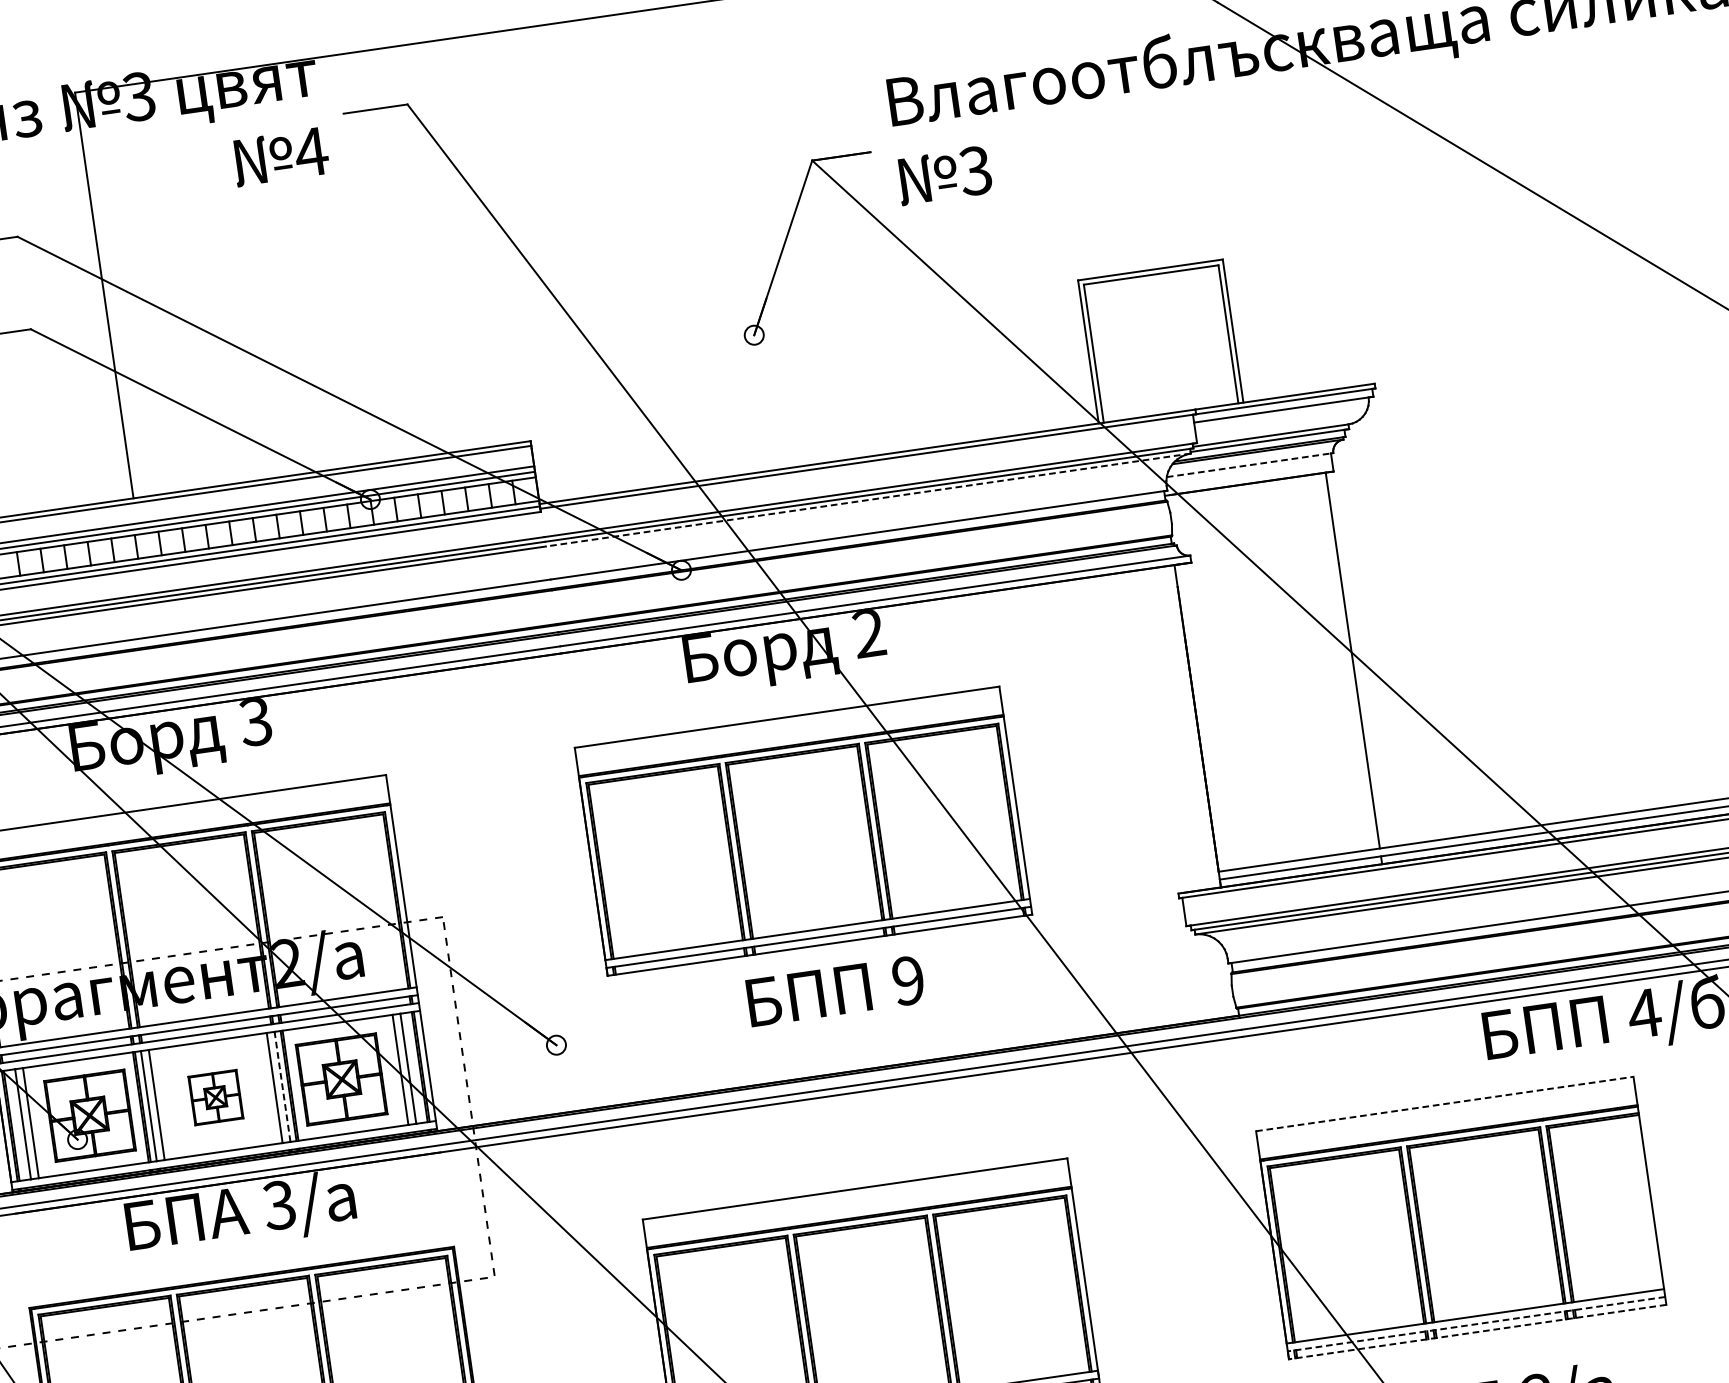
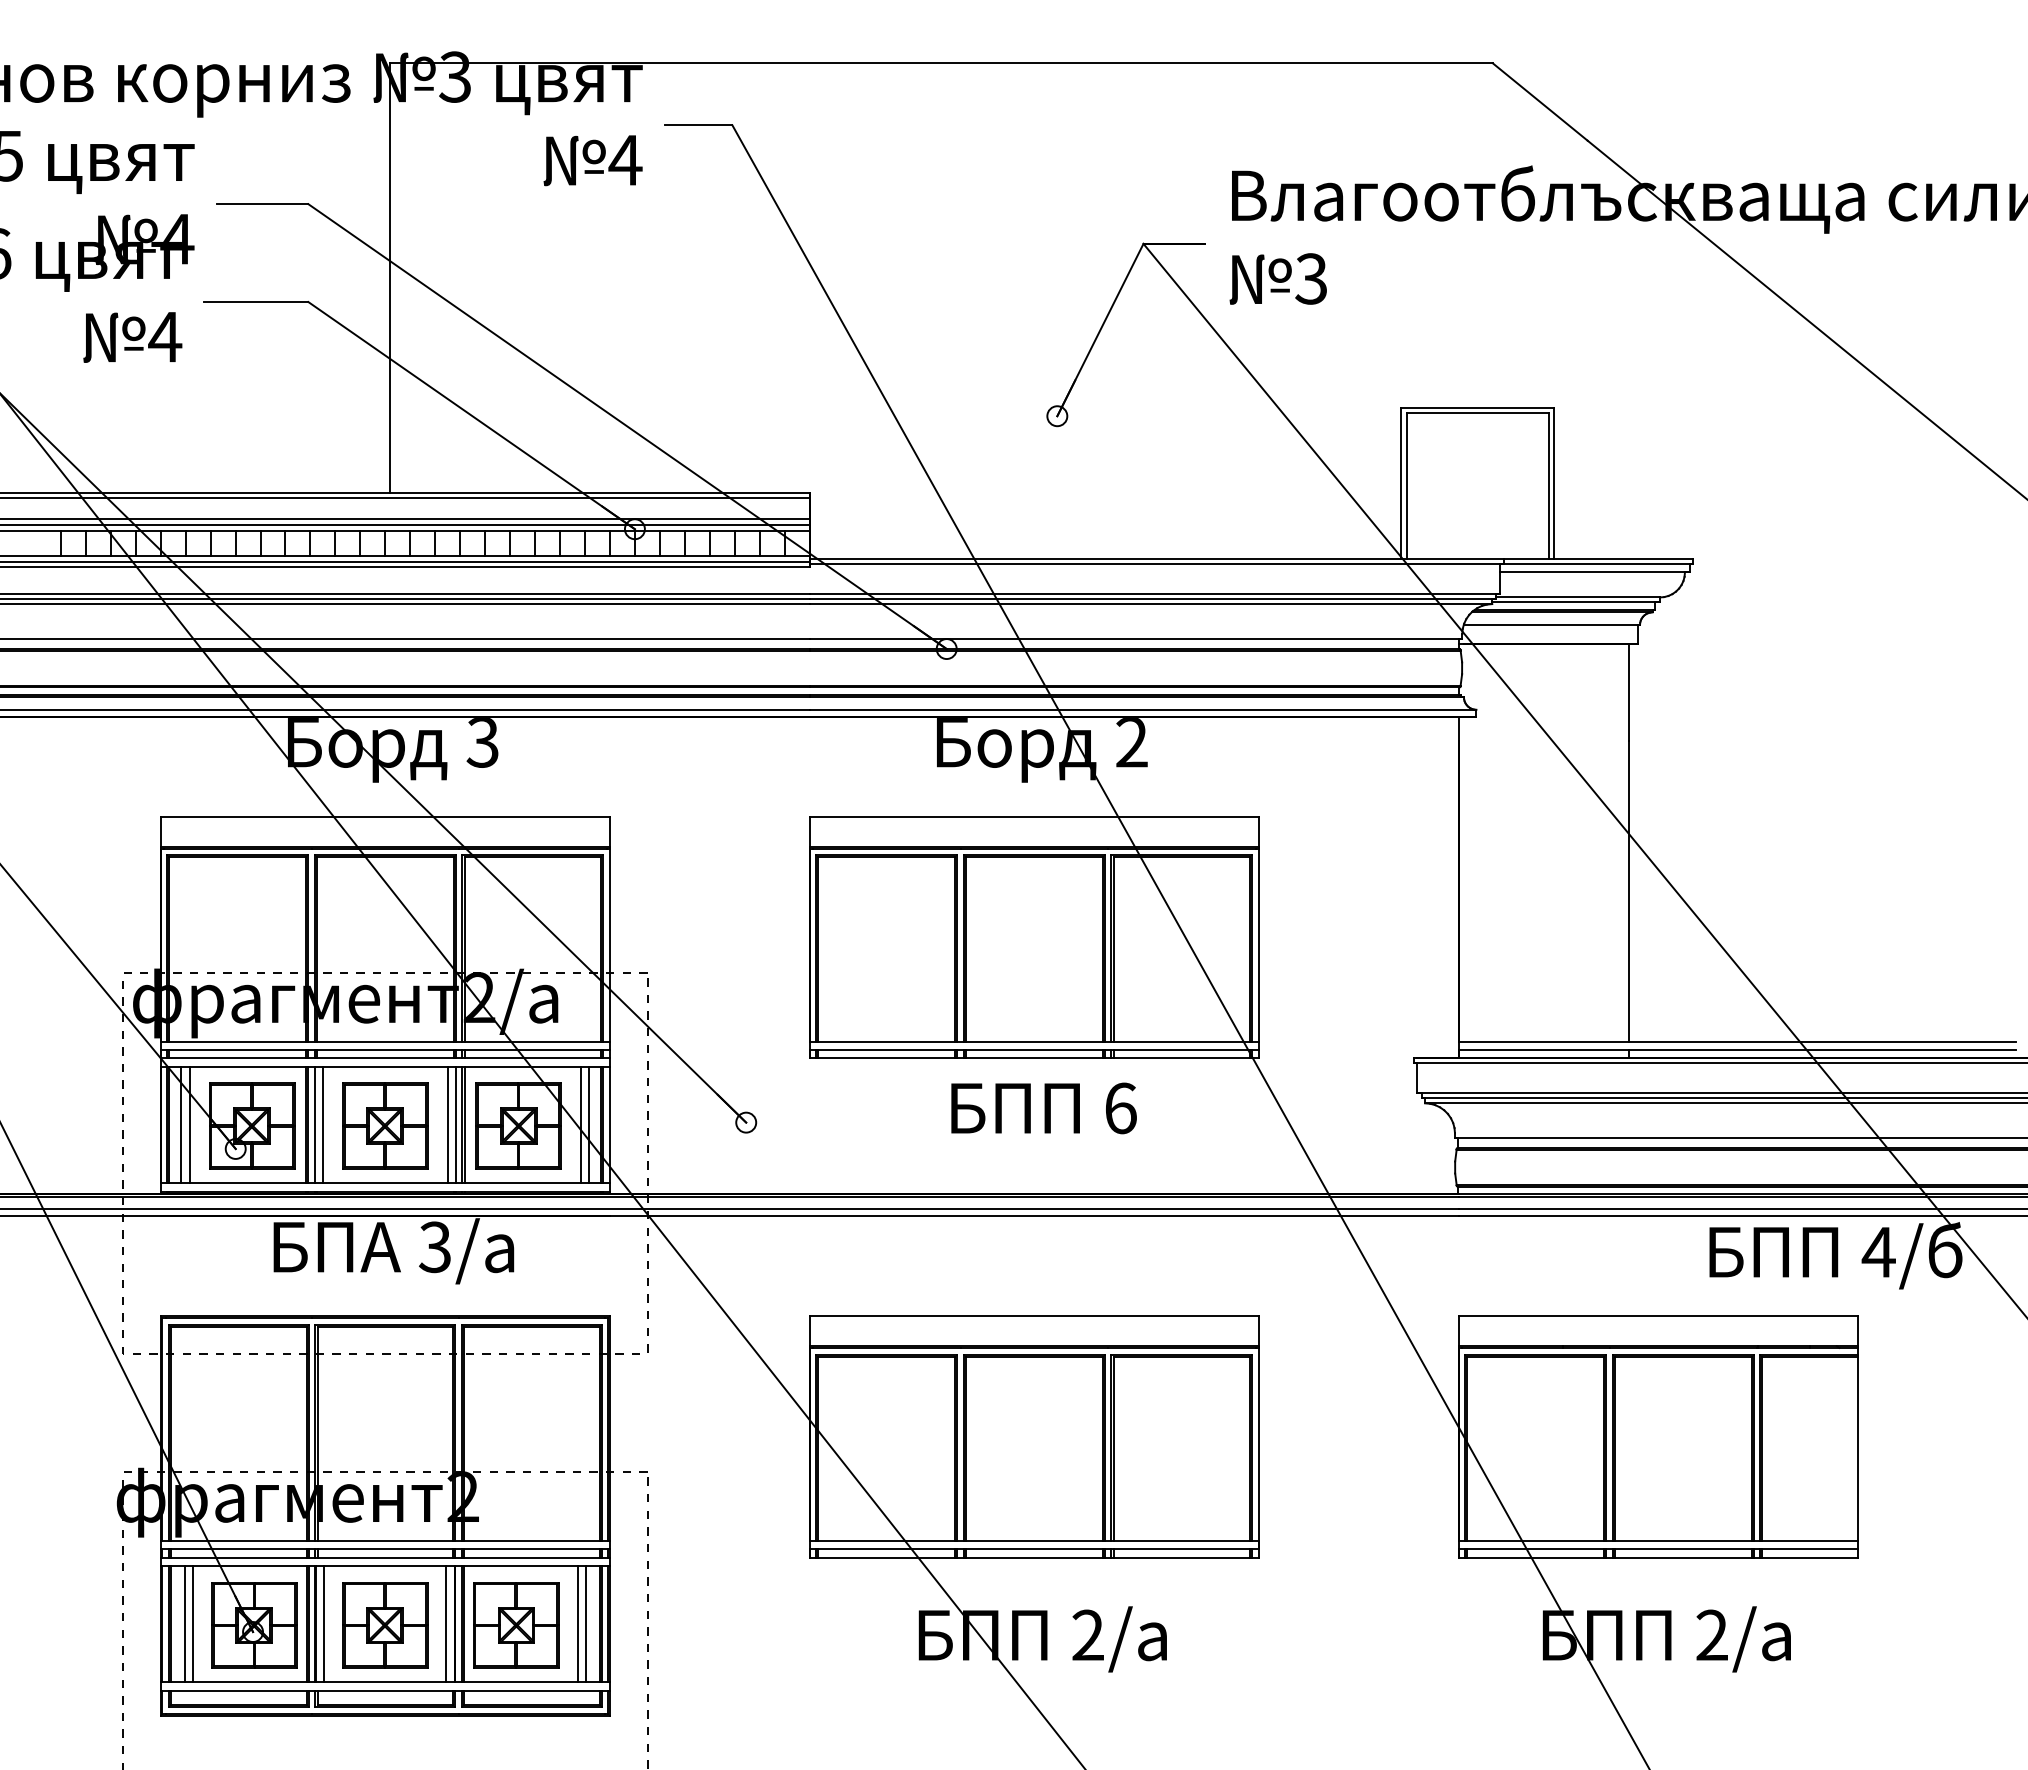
line: (1250, 464) -> (1552, 624), dashed -> solid
line: (867, 500) -> (1150, 604), dashed -> solid
text: (908, 980) -> (1120, 1108), 9 -> 6
line: (282, 1086) -> (456, 1124), dashed -> solid
part: (215, 1097) -> (385, 1125), size x1.67
line: (1444, 1104) -> (1658, 1316), dashed -> solid
line: (1476, 1324) -> (1658, 1549), dashed -> solid
line: (1477, 1331) -> (1658, 1557), dashed -> solid

